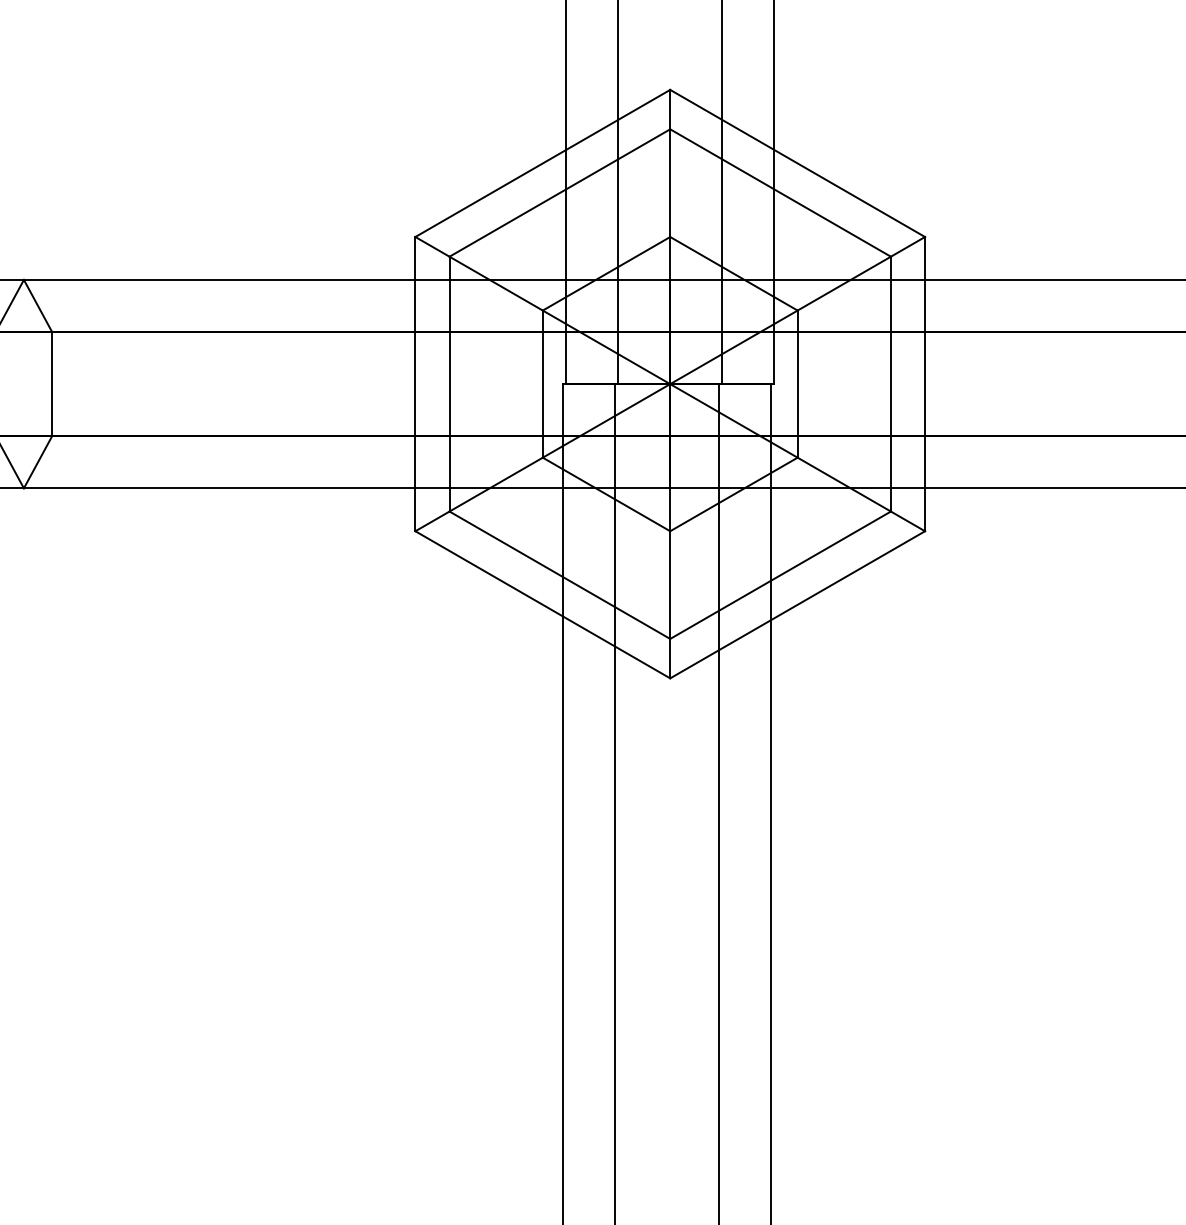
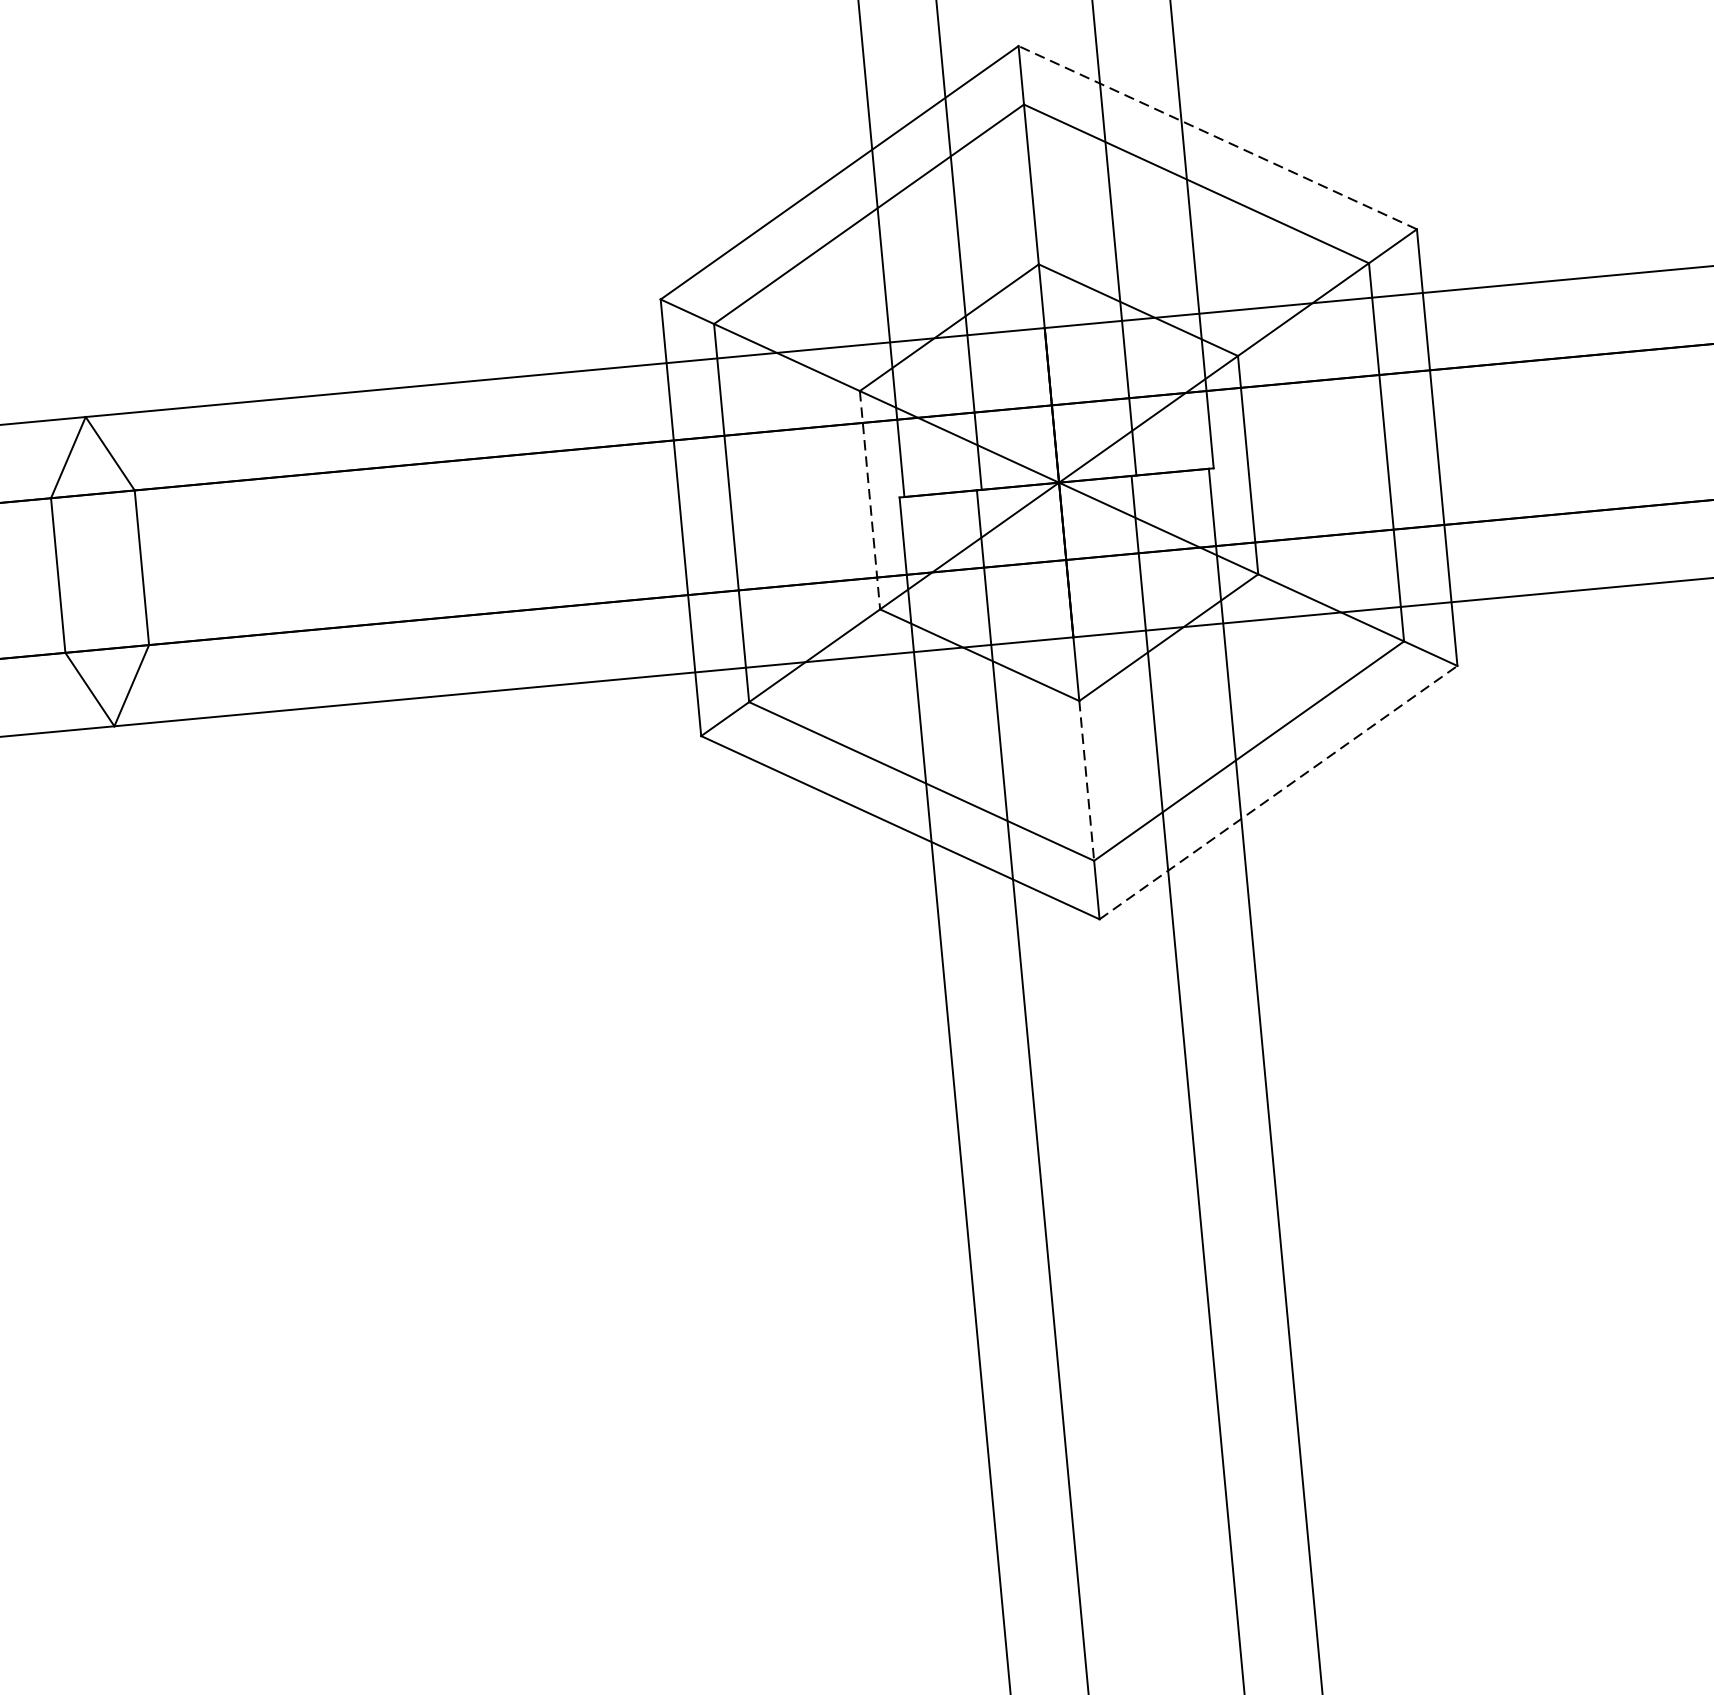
line: (797, 163) -> (1217, 137), solid -> dashed
line: (542, 384) -> (869, 500), solid -> dashed
line: (670, 585) -> (1087, 781), solid -> dashed
line: (798, 604) -> (1279, 792), solid -> dashed

